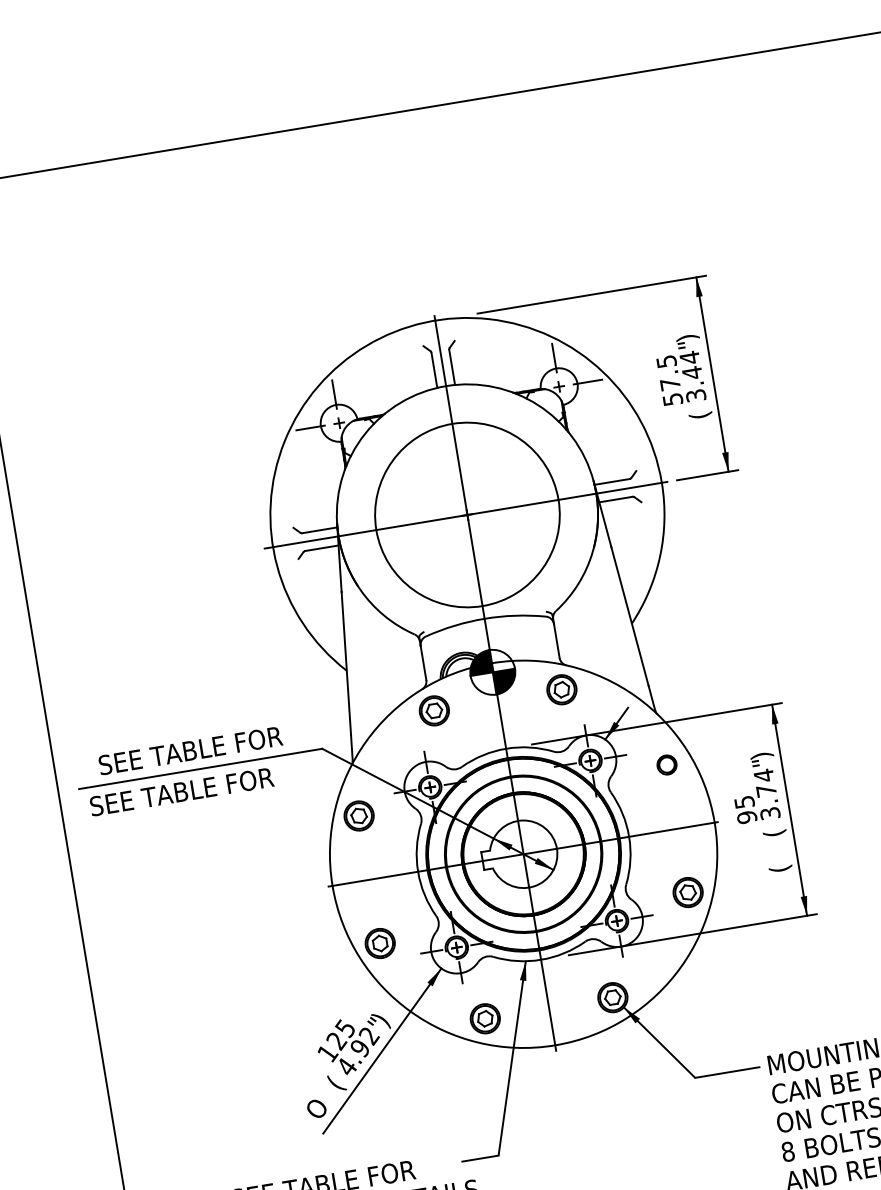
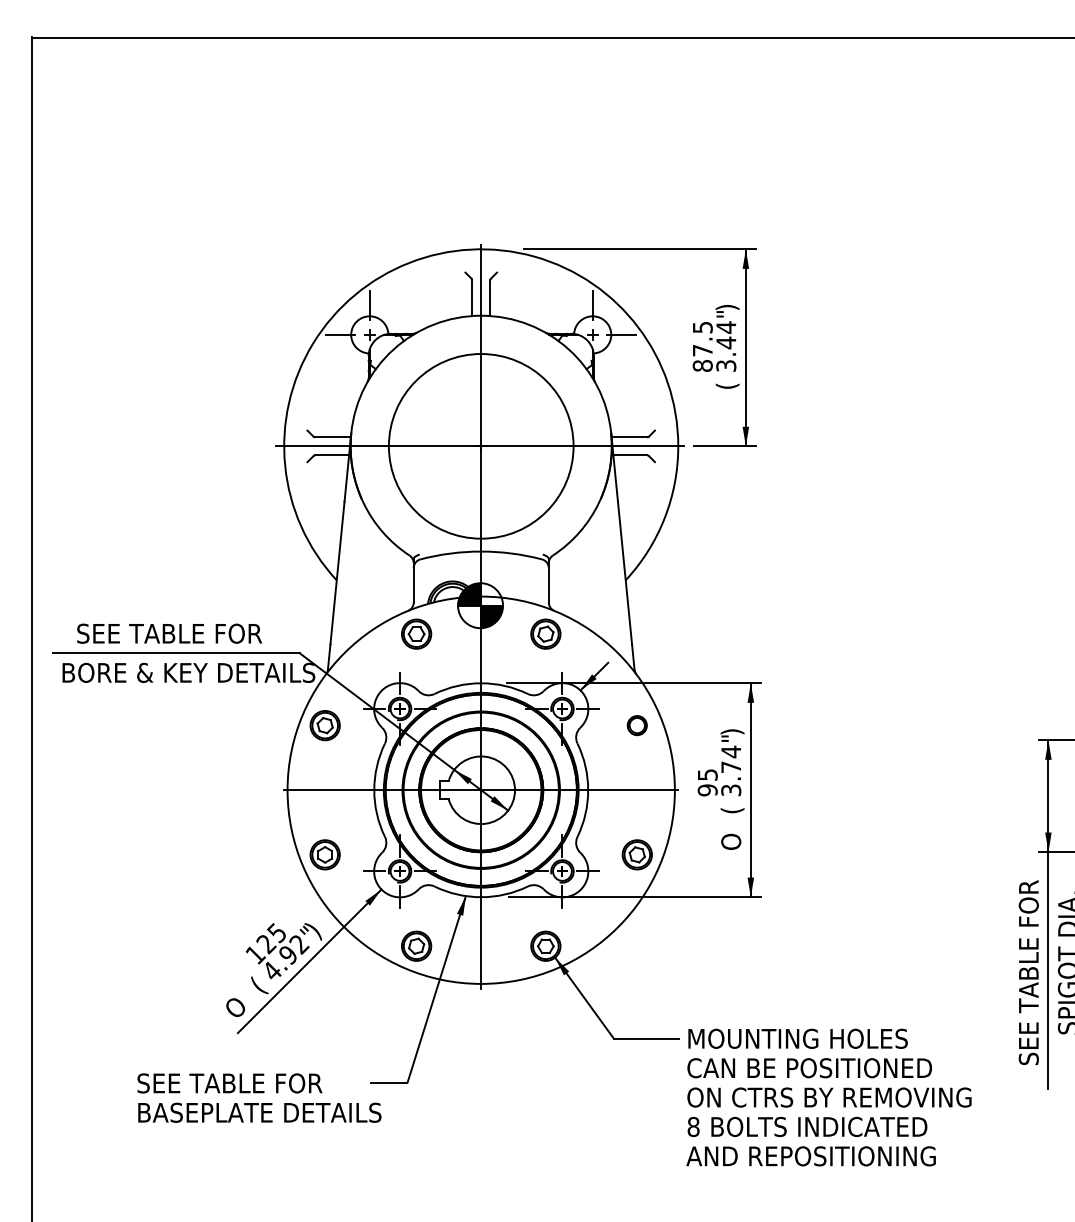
text: (672, 399) -> (702, 365), 57.5 -> 87.5
text: (215, 785) -> (188, 672), SEE TABLE FOR -> BORE & KEY DETAILS
text: (779, 863) -> (732, 841), ( -> O

